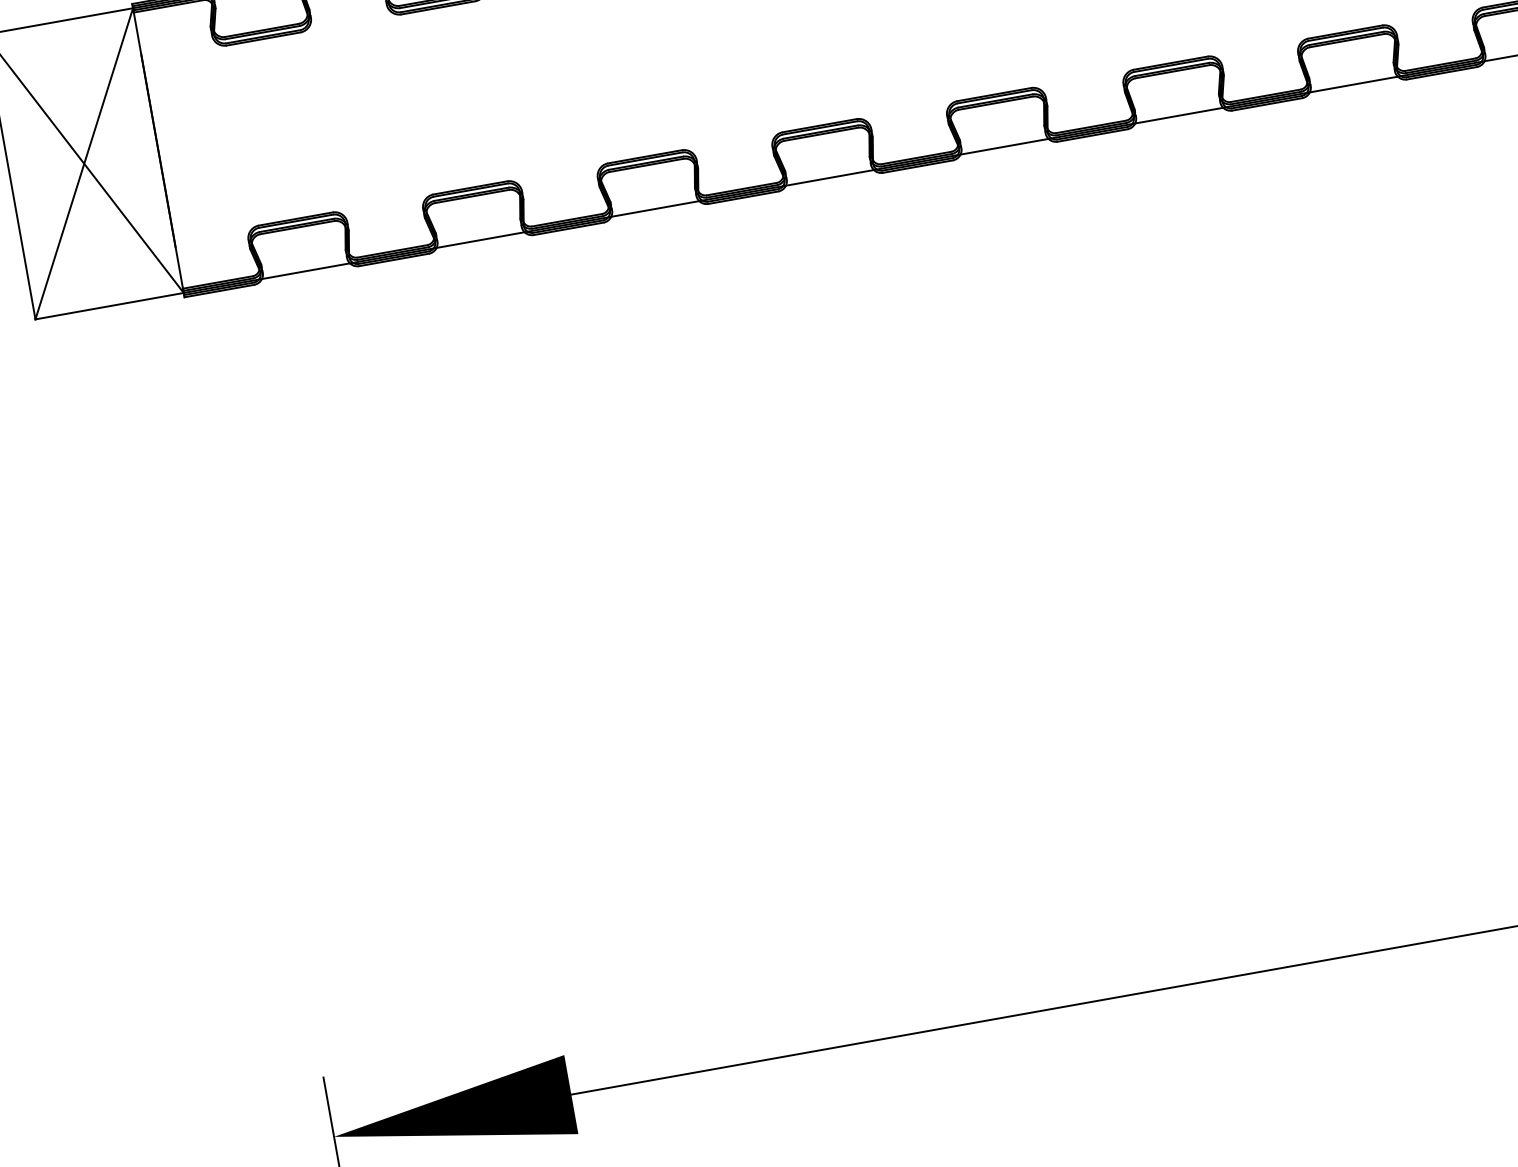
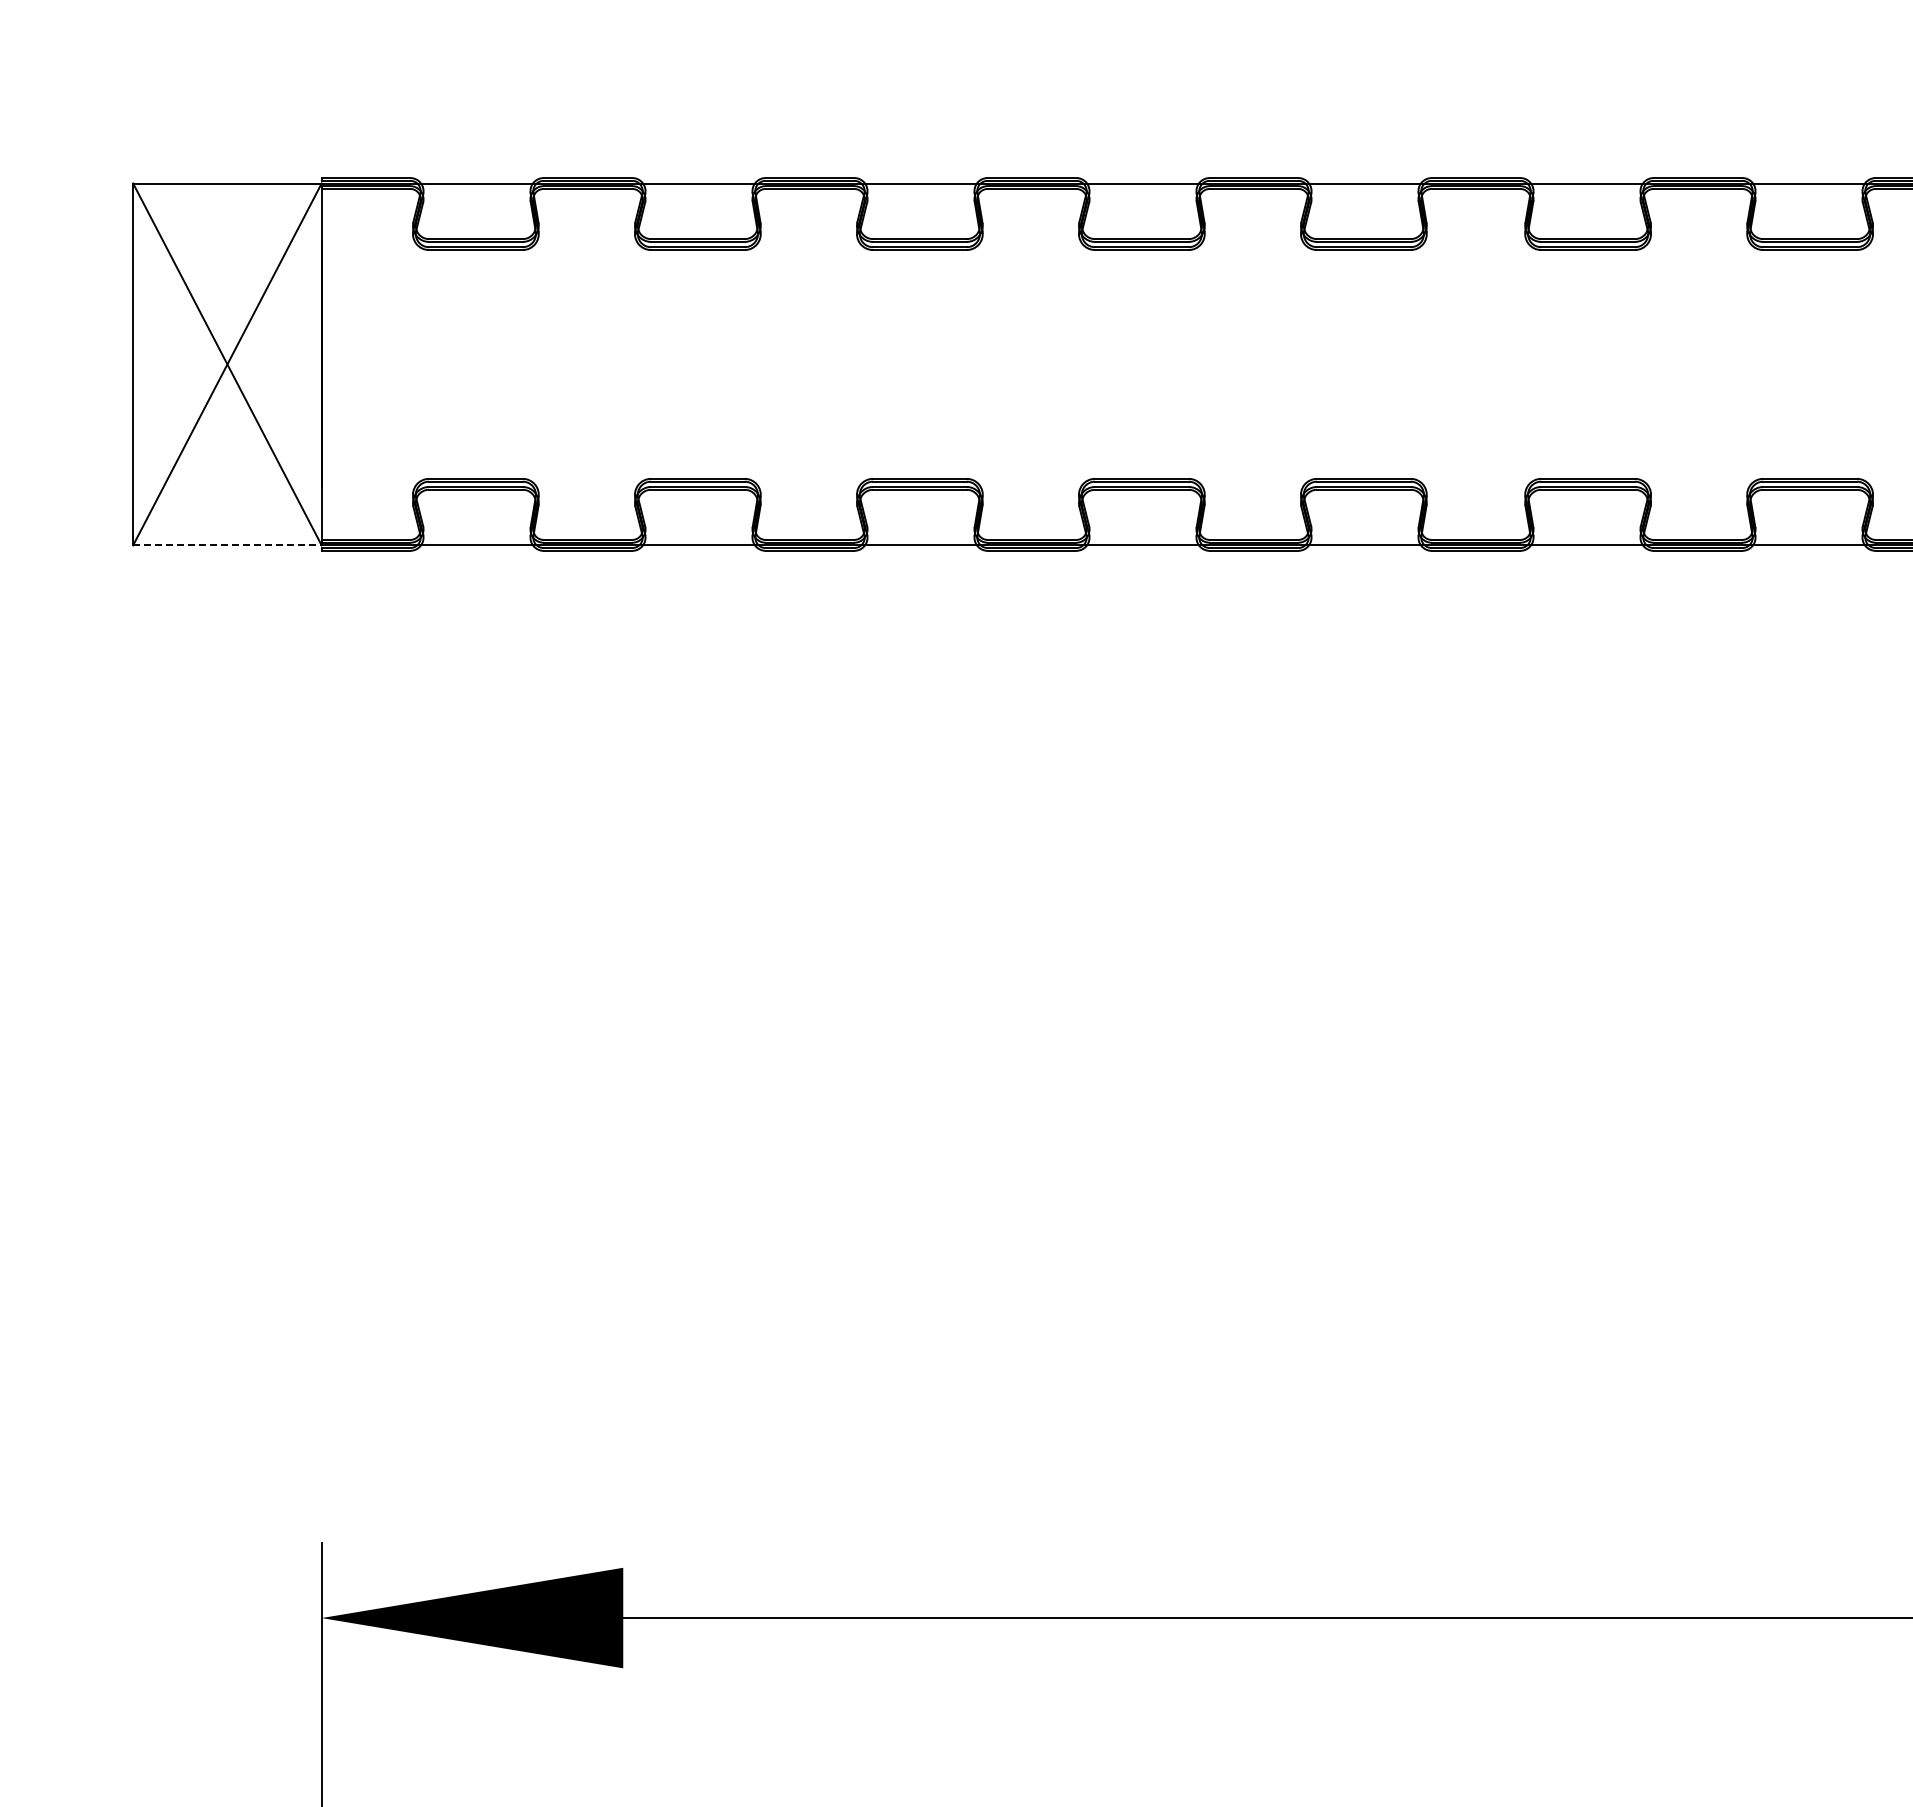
line: (109, 306) -> (227, 545), solid -> dashed

